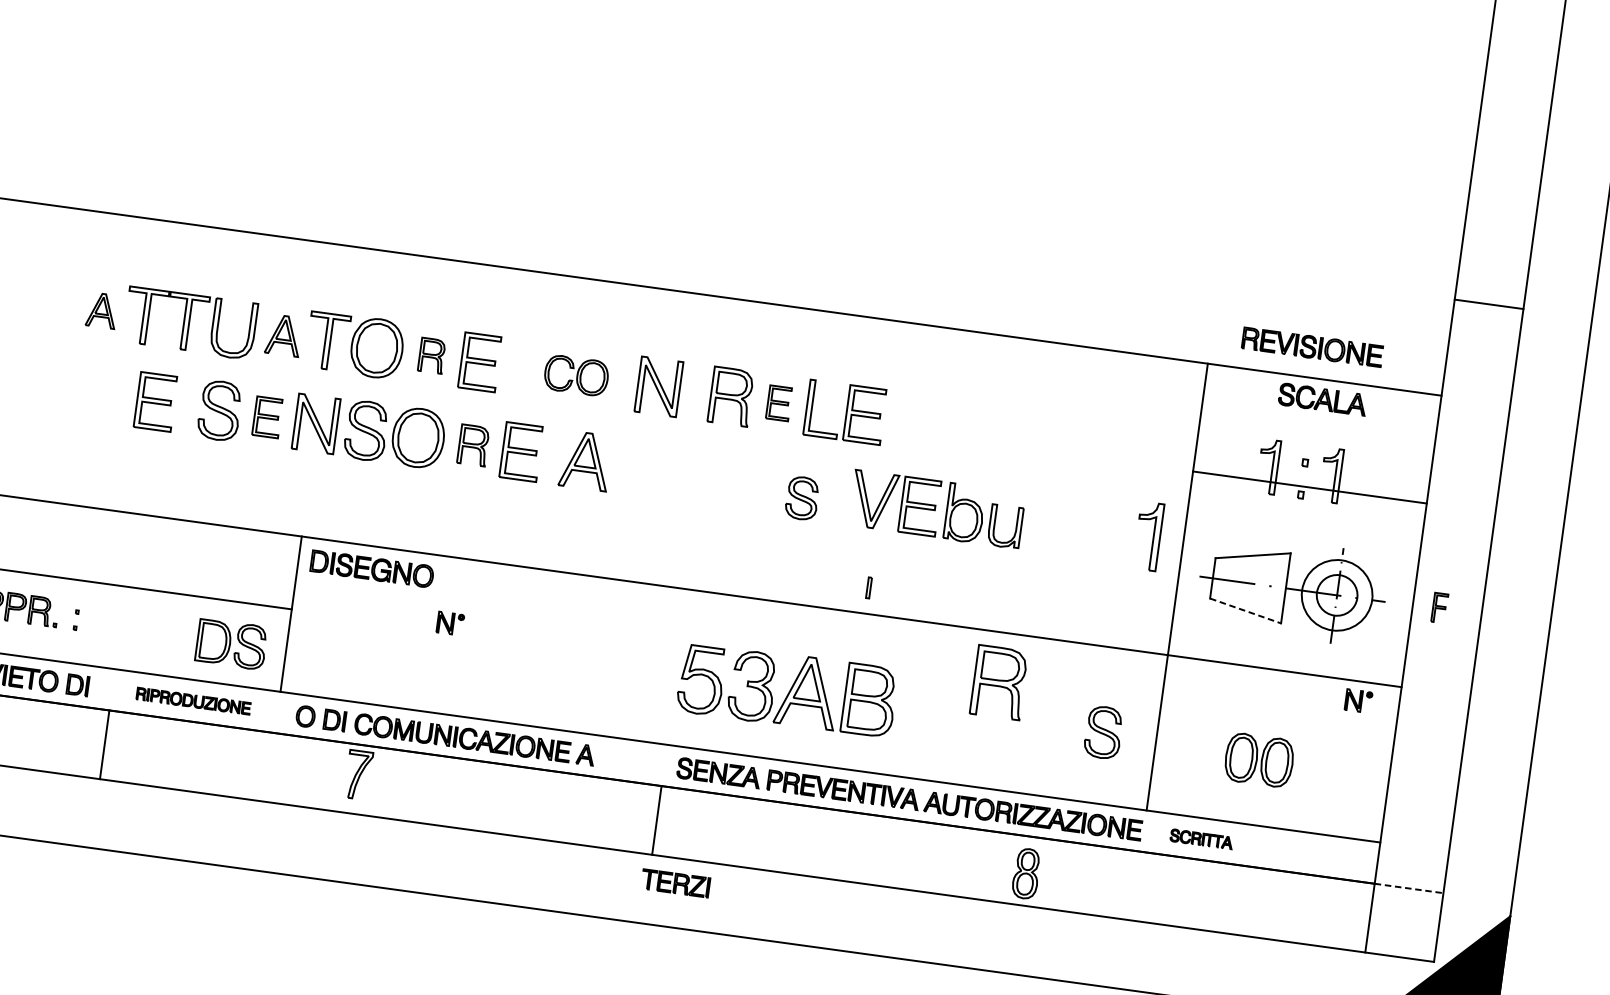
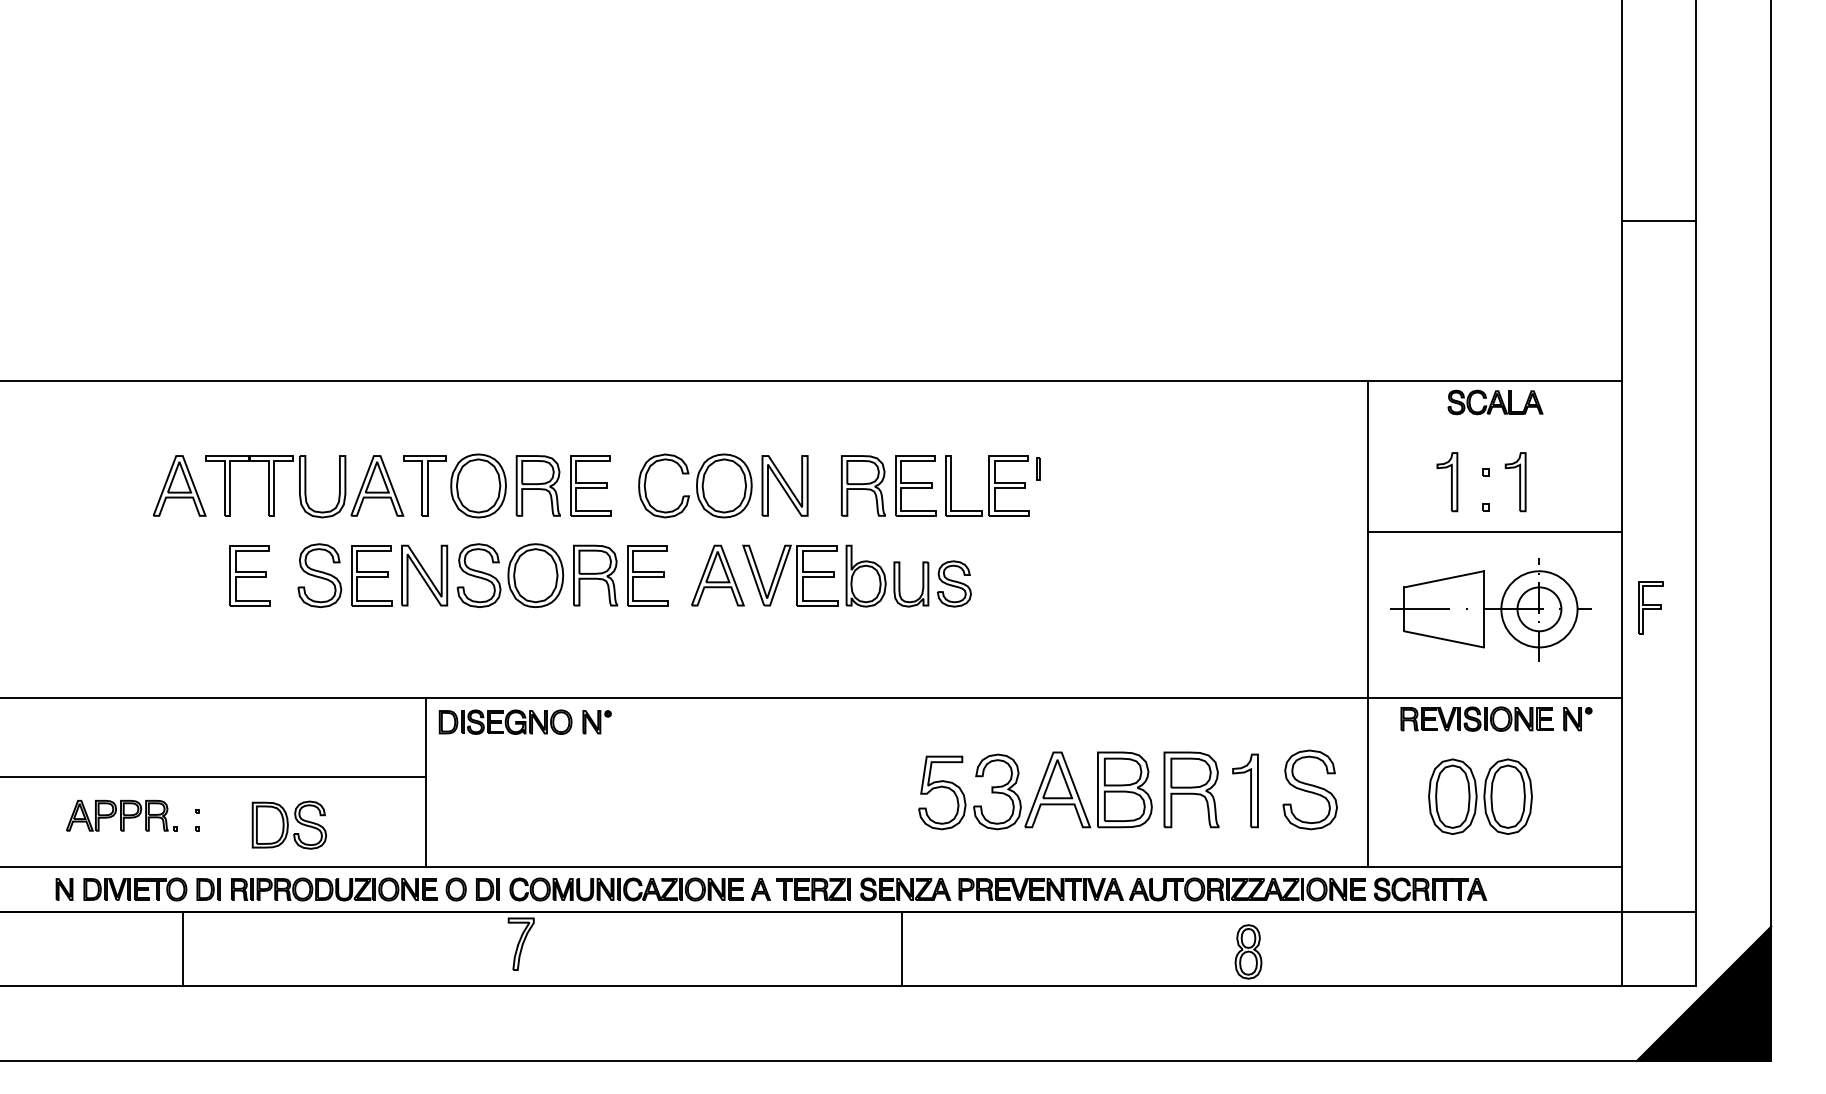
line: (1488, 304) -> (1658, 221), moved
part: (102, 310) -> (179, 485), size x1.67
part: (284, 335) -> (377, 485), size x1.43
part: (1312, 346) -> (1476, 718), moved
part: (431, 355) -> (537, 485), size x1.67
part: (576, 375) -> (695, 485), size x1.67
part: (778, 402) -> (915, 485), size x1.67
part: (267, 417) -> (371, 575), size x1.43
part: (473, 445) -> (595, 575), size x1.43
line: (1309, 487) -> (1494, 532), moved
part: (936, 508) -> (835, 575), moved
part: (1148, 535) -> (1245, 790), moved
line: (867, 587) -> (1037, 468), moved
part: (1439, 607) -> (1650, 607), size x1.67
line: (1246, 611) -> (1444, 639), dashed -> solid
part: (449, 623) -> (596, 722), moved
part: (231, 643) -> (289, 824), moved
part: (999, 682) -> (1191, 789), moved
part: (787, 689) -> (1035, 790), moved
part: (193, 701) -> (334, 889), size x1.67
part: (1102, 732) -> (1309, 789), size x1.43
line: (104, 744) -> (182, 948), moved
part: (1259, 760) -> (1480, 796), size x1.43
line: (657, 819) -> (902, 948), moved
part: (1201, 839) -> (1430, 889), size x1.67
part: (675, 883) -> (813, 889), moved
line: (1409, 888) -> (1659, 911), dashed -> solid

